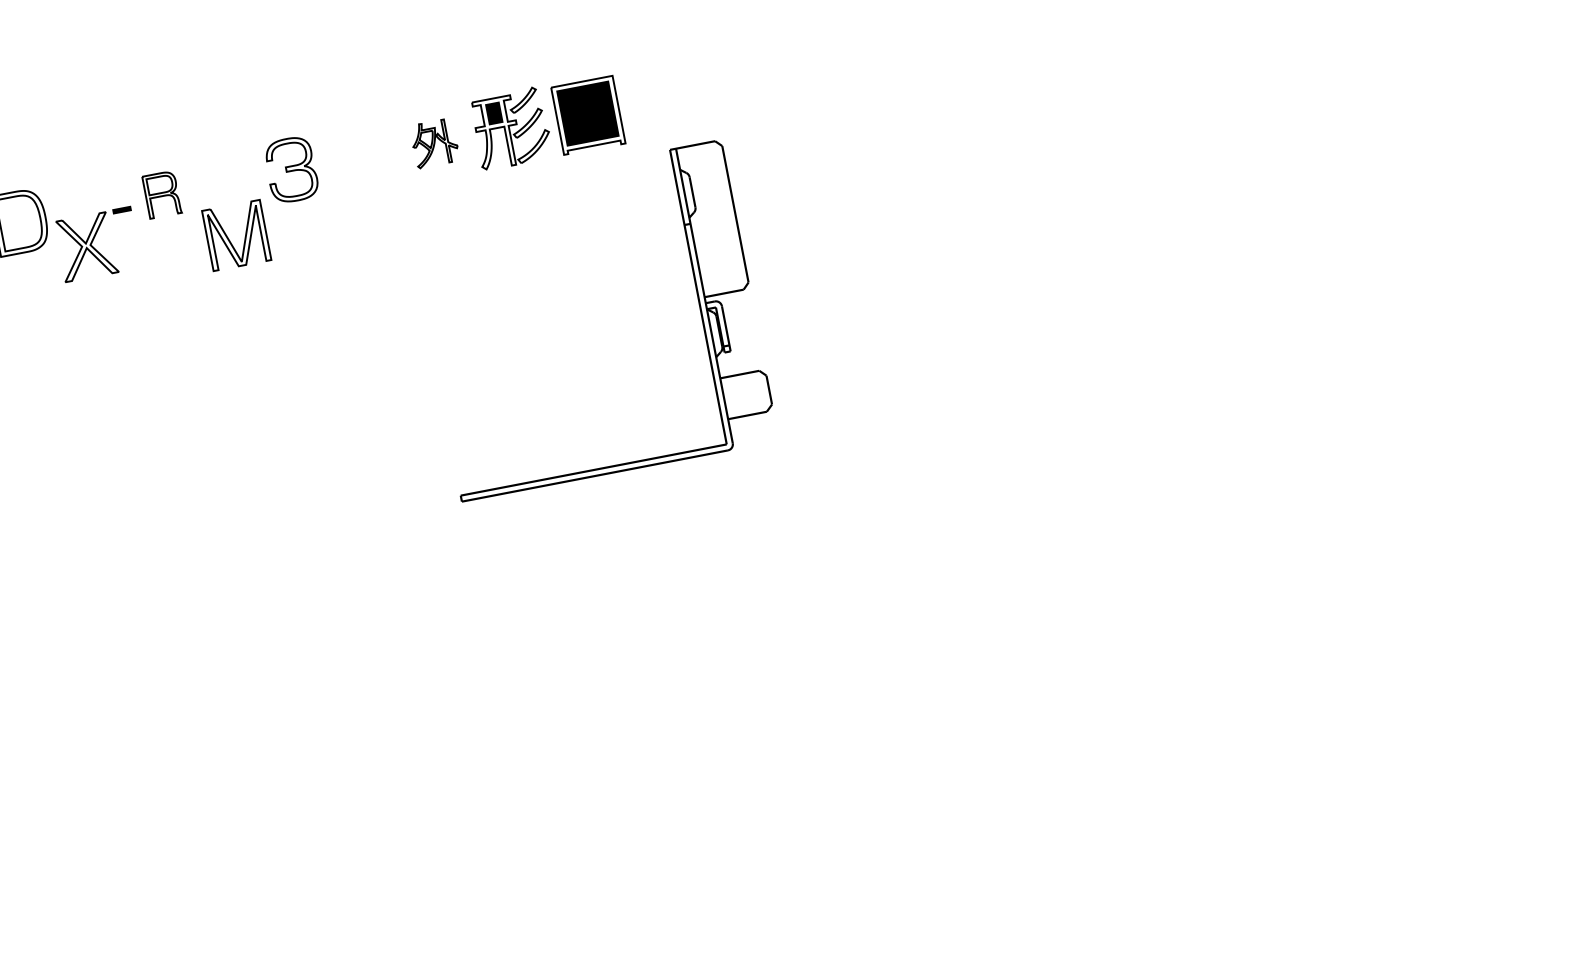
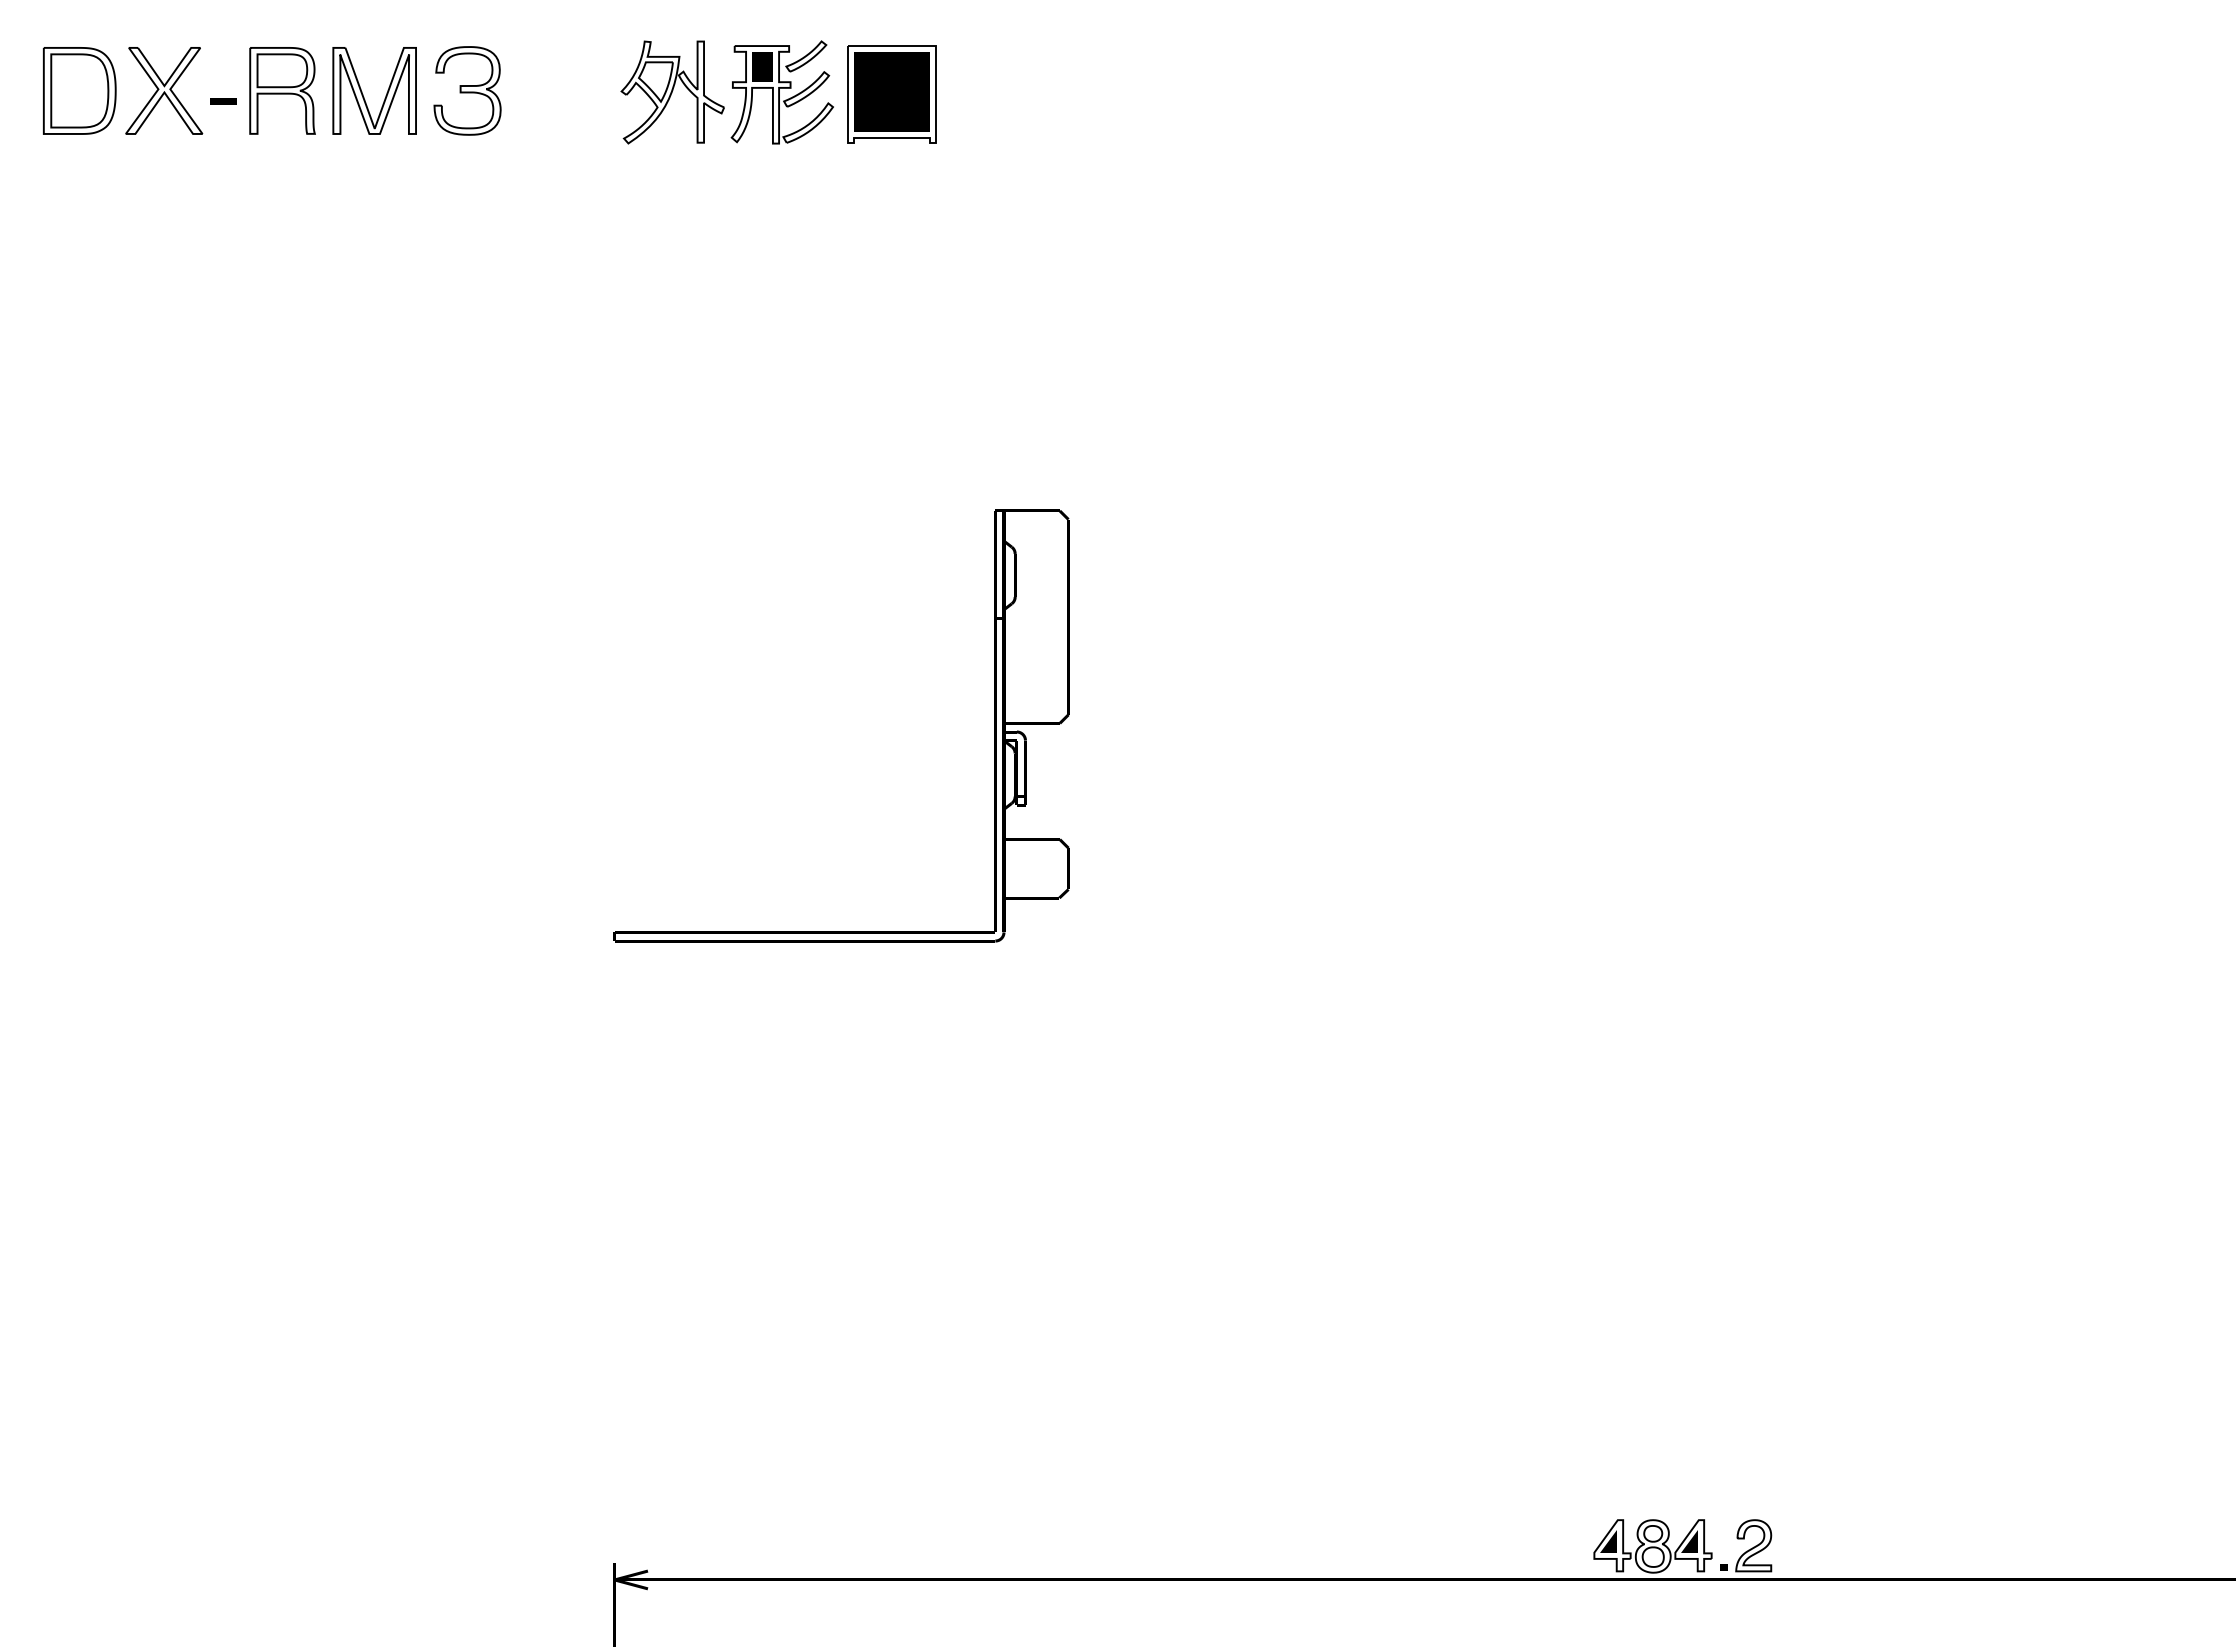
part: (434, 143) -> (672, 92), size x1.67
part: (162, 194) -> (282, 90), size x1.43
part: (229, 239) -> (363, 94), moved
part: (86, 246) -> (164, 90), moved
part: (698, 299) -> (994, 725), moved

